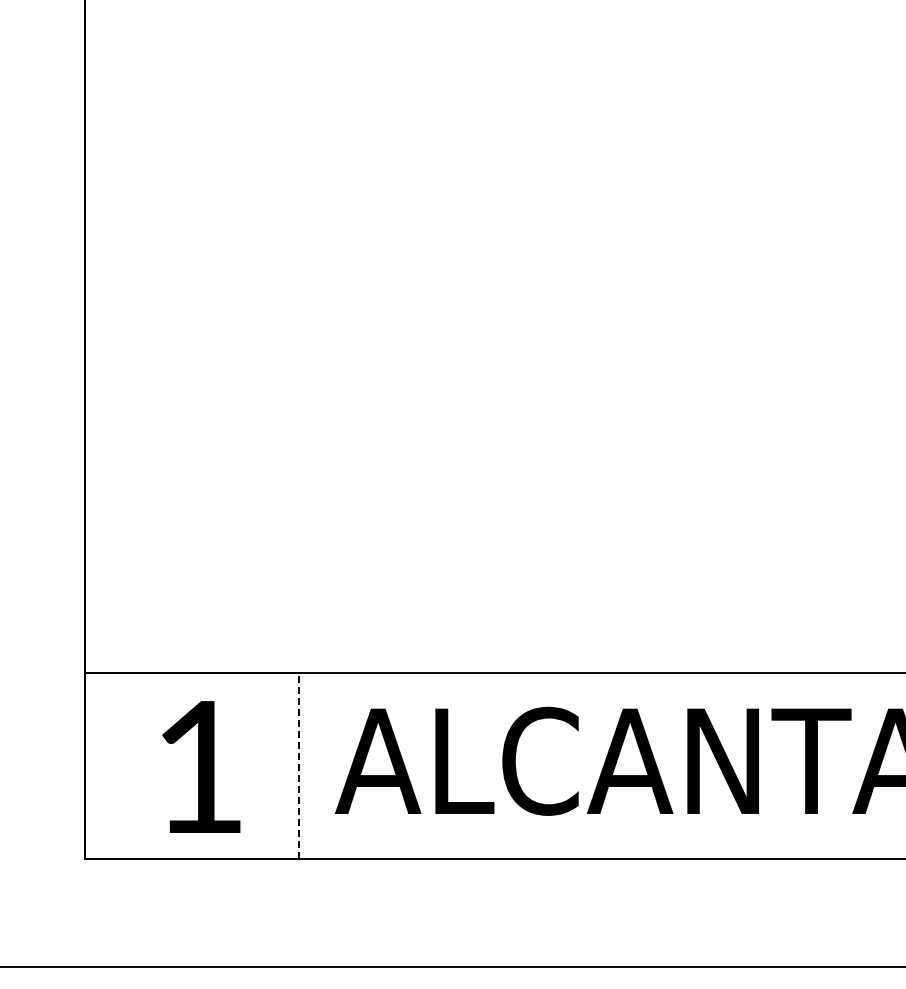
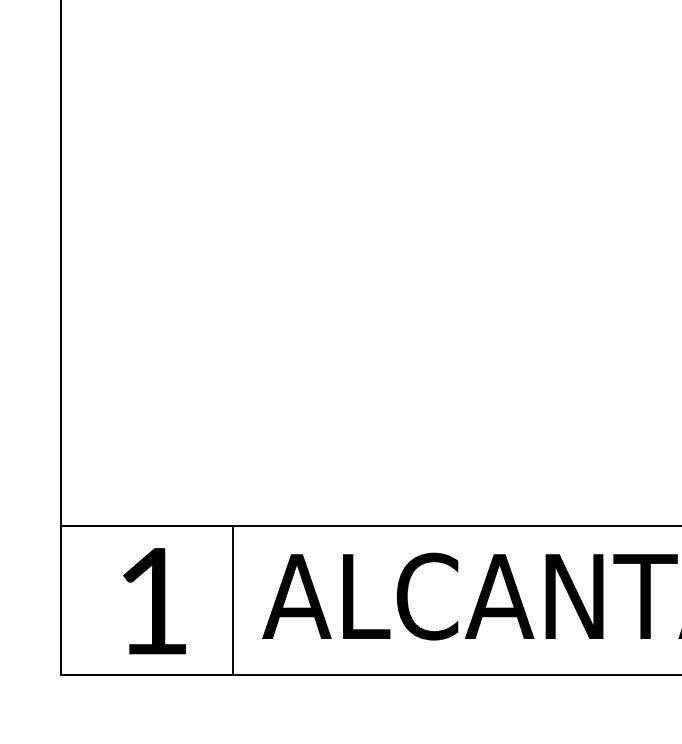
line: (298, 765) -> (232, 599), dashed -> solid

